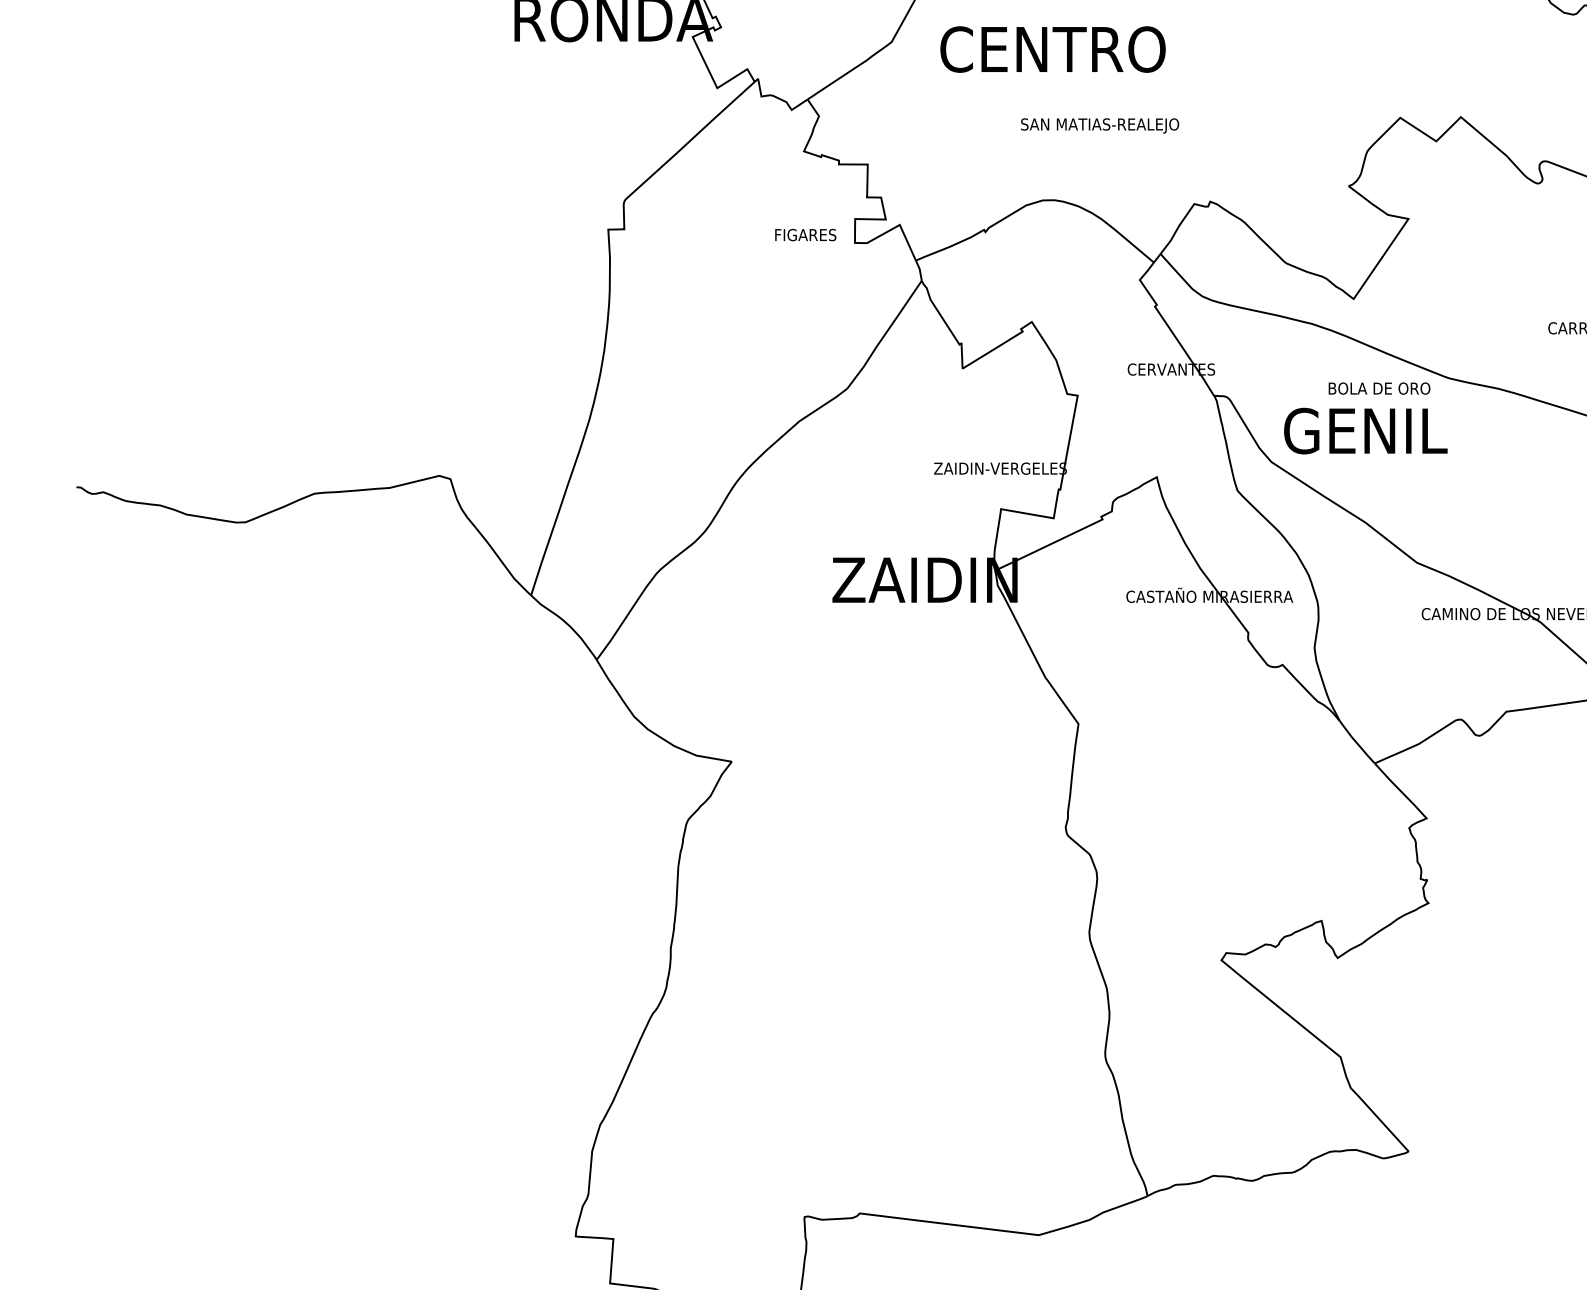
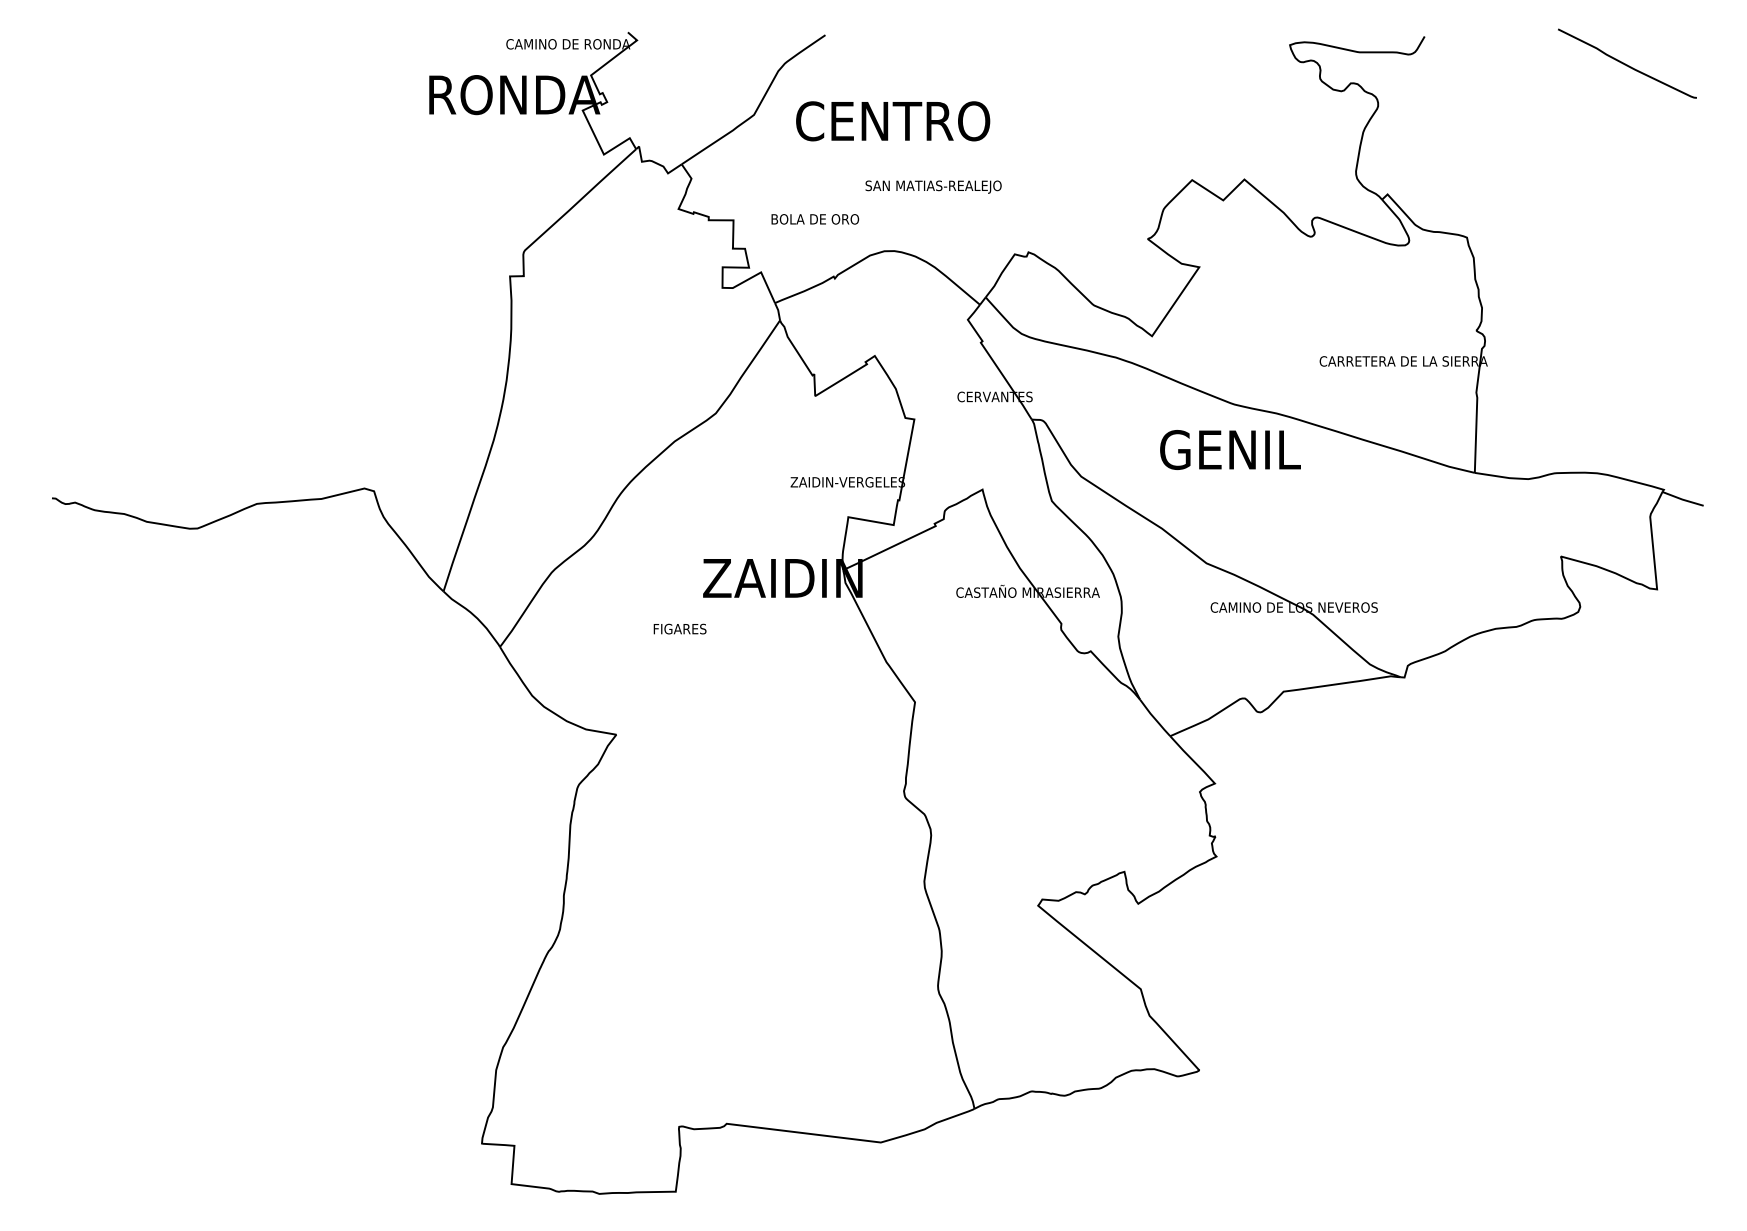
text: (805, 234) -> (679, 628), moved
text: (1379, 388) -> (815, 219), moved
text: (1365, 430) -> (1230, 449), moved

